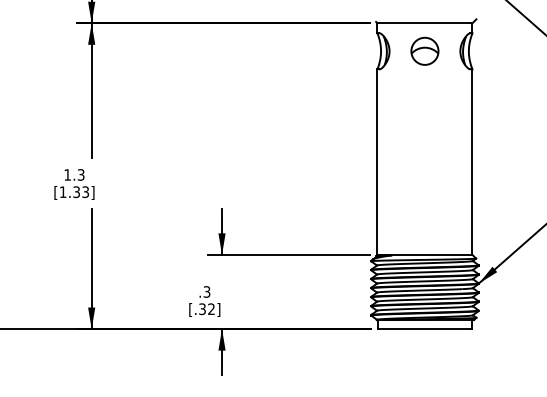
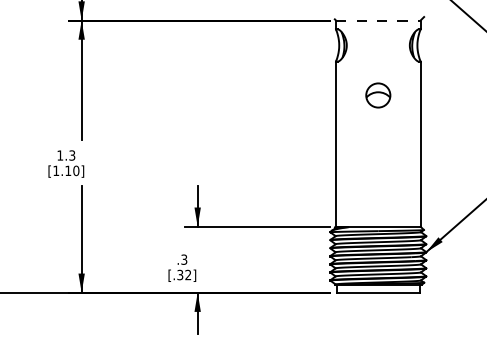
line: (425, 23) -> (378, 20), solid -> dashed
part: (425, 51) -> (378, 95), moved
text: (81, 191) -> (72, 170), [1.33] -> [1.10]

